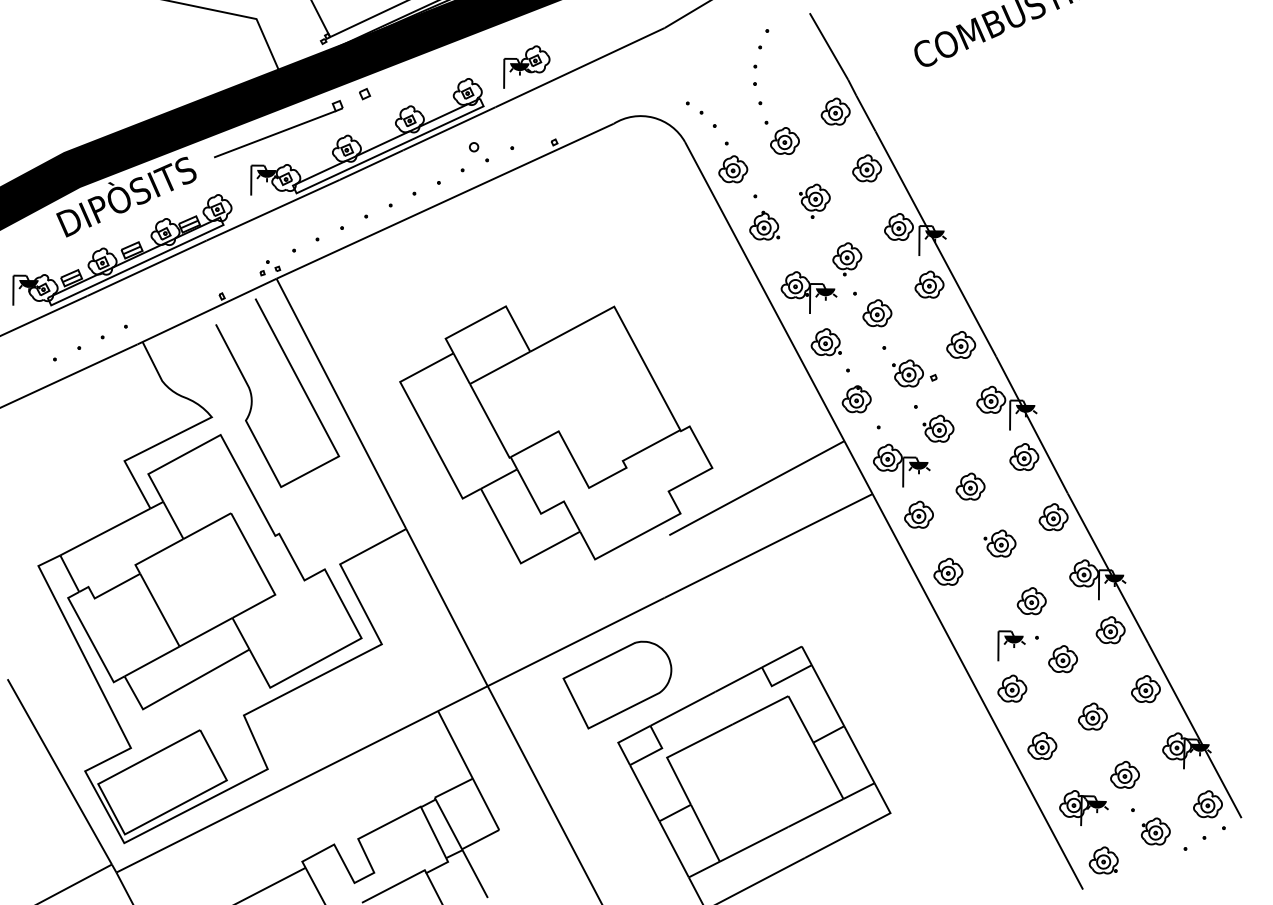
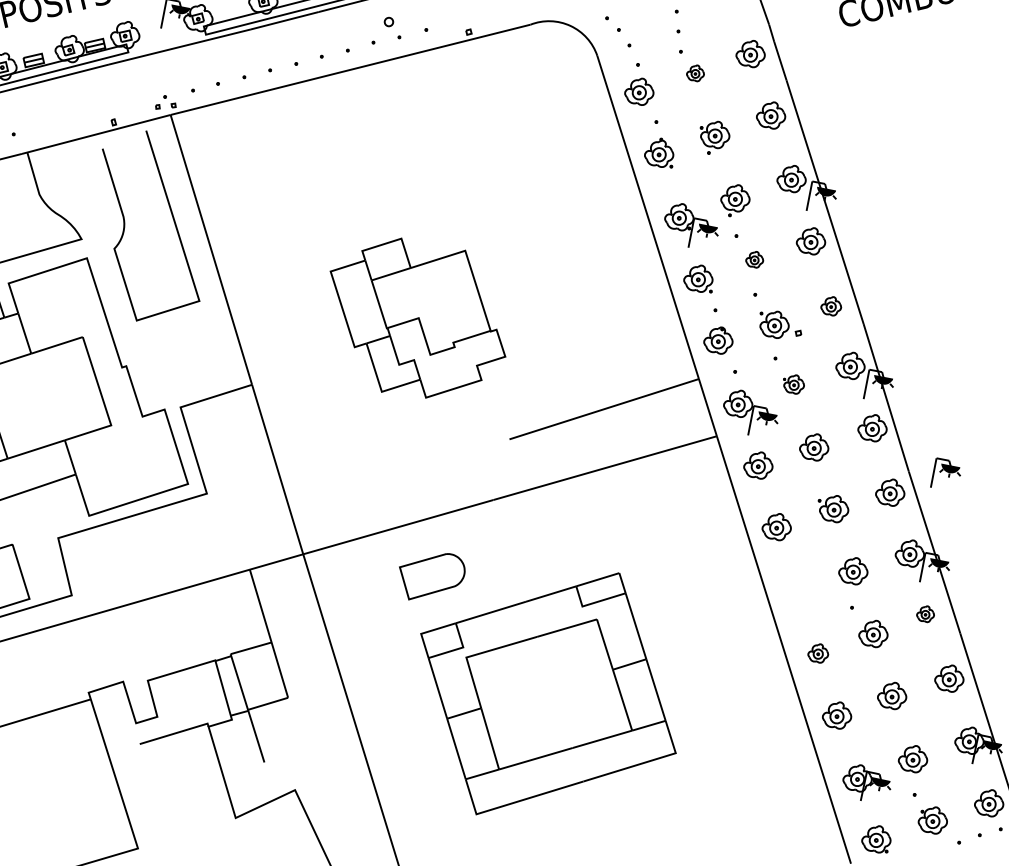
part: (784, 140) -> (695, 72), size x0.6
part: (877, 313) -> (754, 259), size x0.6
part: (961, 344) -> (831, 305), size x0.7
part: (938, 428) -> (793, 383), size x0.7
part: (556, 434) -> (417, 319), size x0.6
part: (1110, 630) -> (925, 614), size x0.6
part: (1011, 645) -> (946, 474), moved
part: (617, 684) -> (431, 576), size x0.6
part: (1012, 688) -> (818, 653), size x0.7

